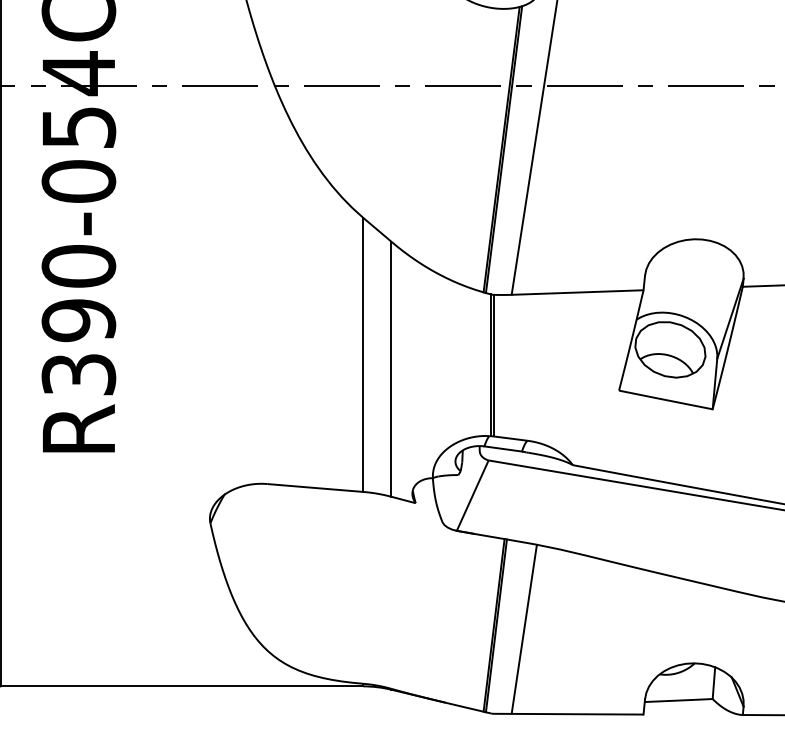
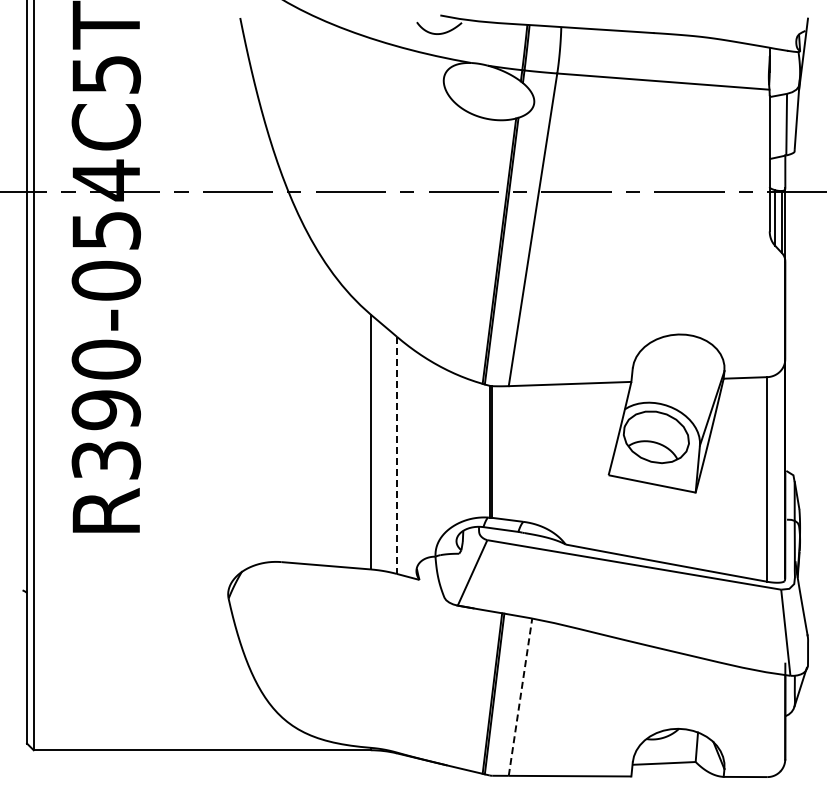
line: (390, 369) -> (396, 455), solid -> dashed
line: (524, 628) -> (520, 696), solid -> dashed

